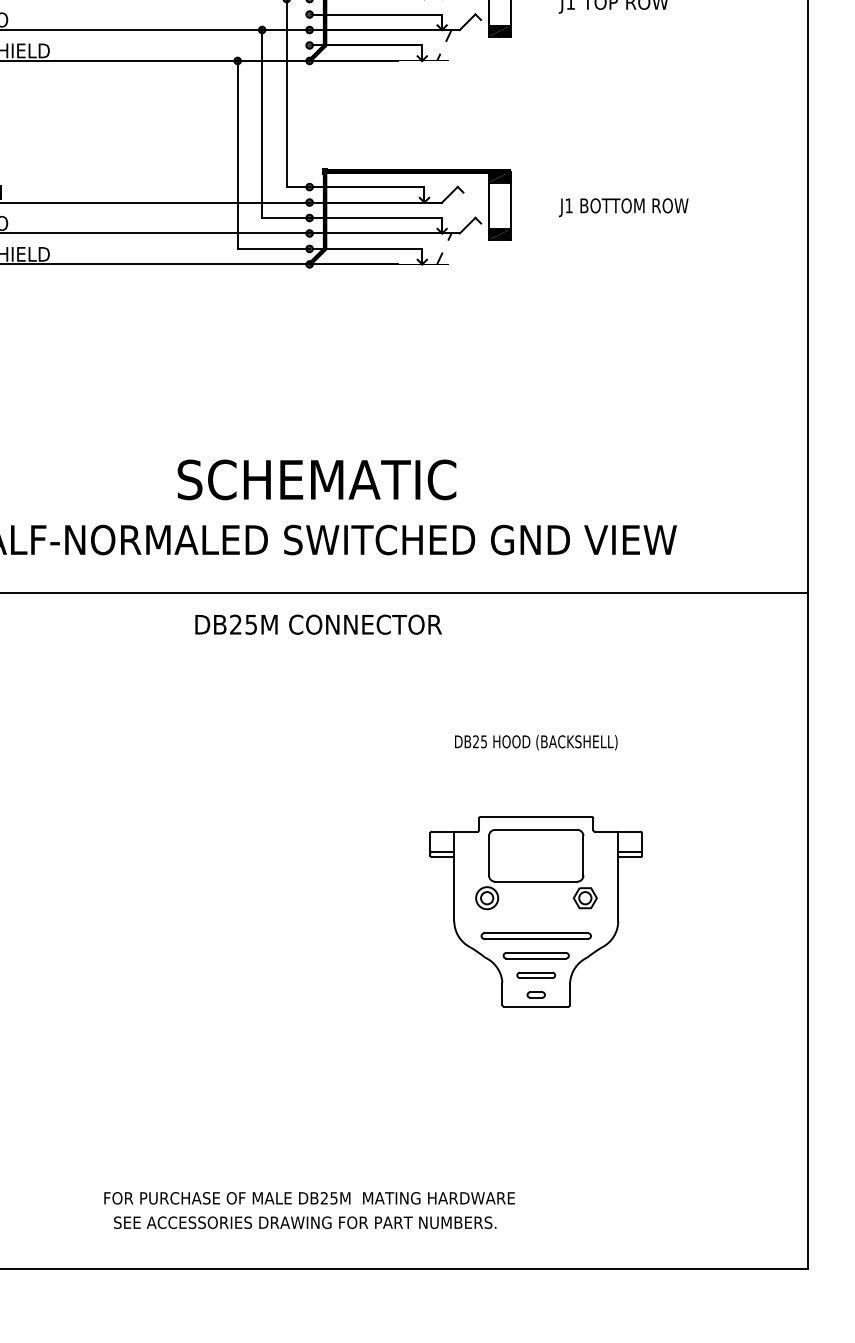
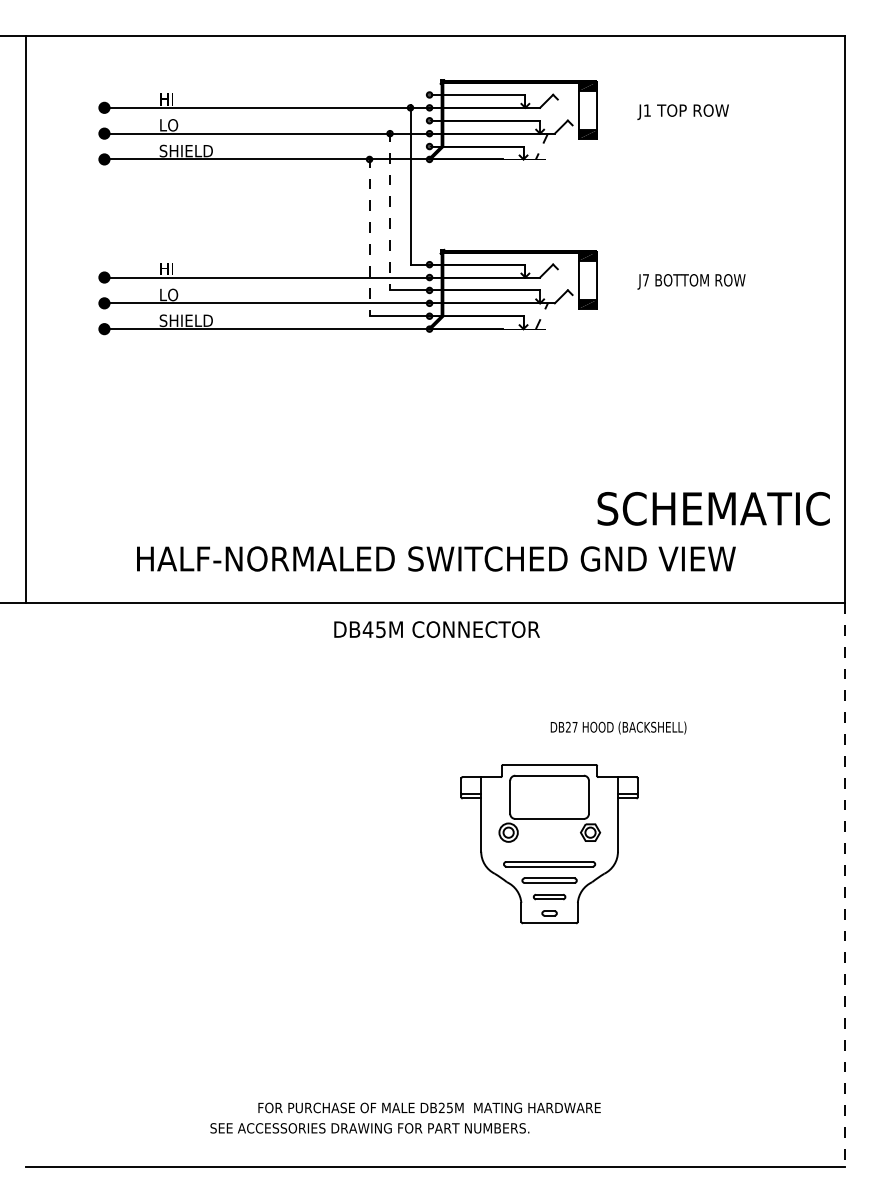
line: (262, 122) -> (390, 210), solid -> dashed
line: (237, 153) -> (369, 236), solid -> dashed
text: (568, 206) -> (645, 280), J1 -> J7
text: (316, 479) -> (713, 508), moved
text: (235, 624) -> (367, 629), DB25M -> DB45M
text: (483, 742) -> (574, 727), DB25 -> DB27
part: (536, 912) -> (549, 844), moved
line: (807, 930) -> (844, 884), solid -> dashed
text: (304, 1222) -> (369, 1128), moved

